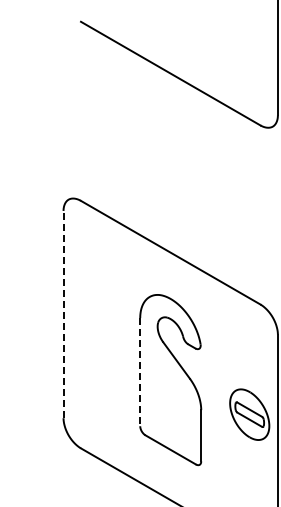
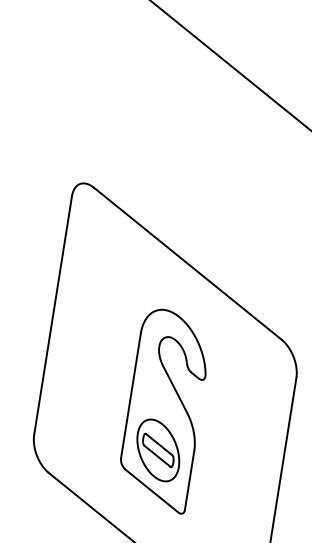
line: (63, 314) -> (53, 315), dashed -> solid
line: (140, 372) -> (131, 396), dashed -> solid
part: (249, 414) -> (158, 450), moved

